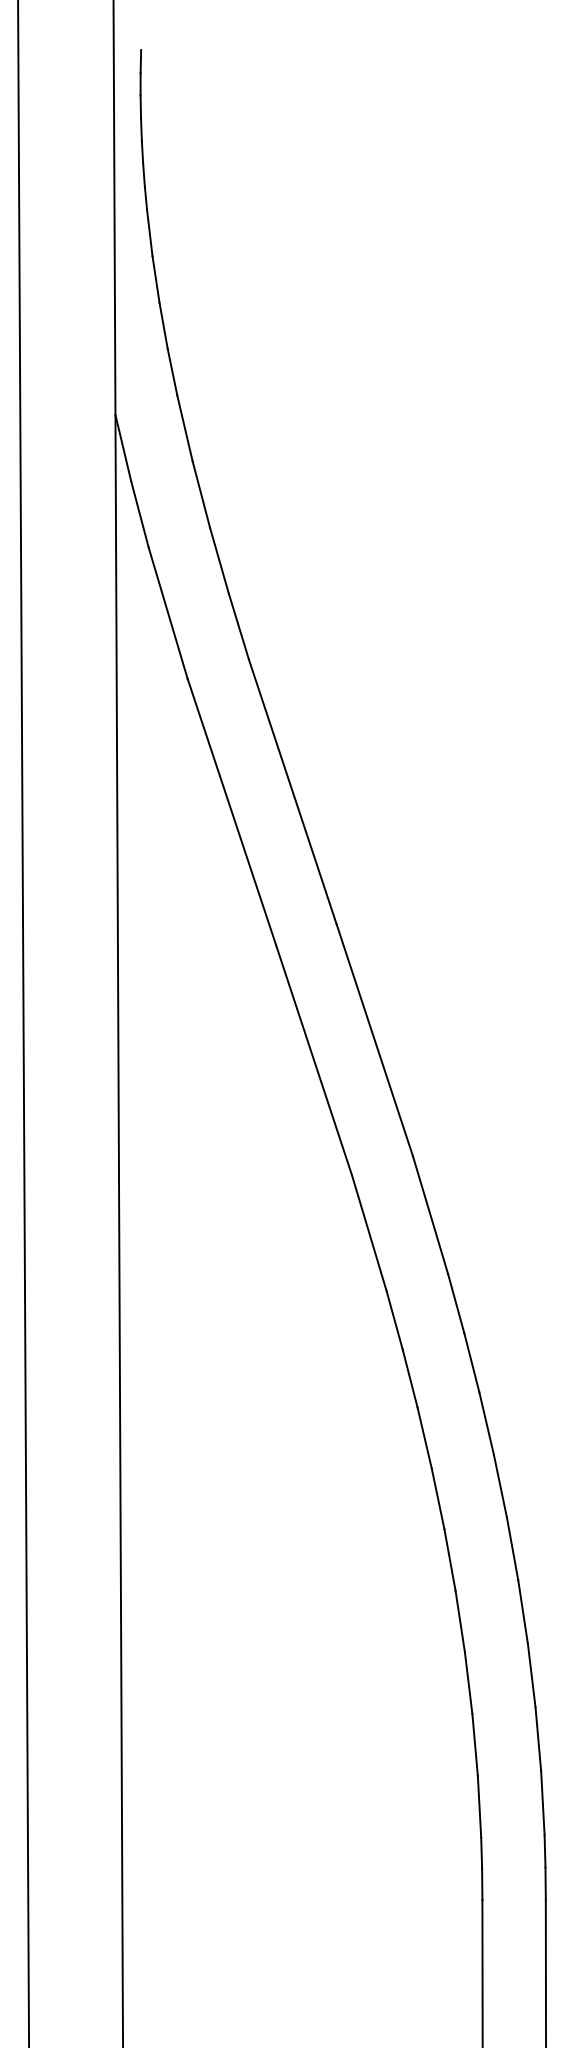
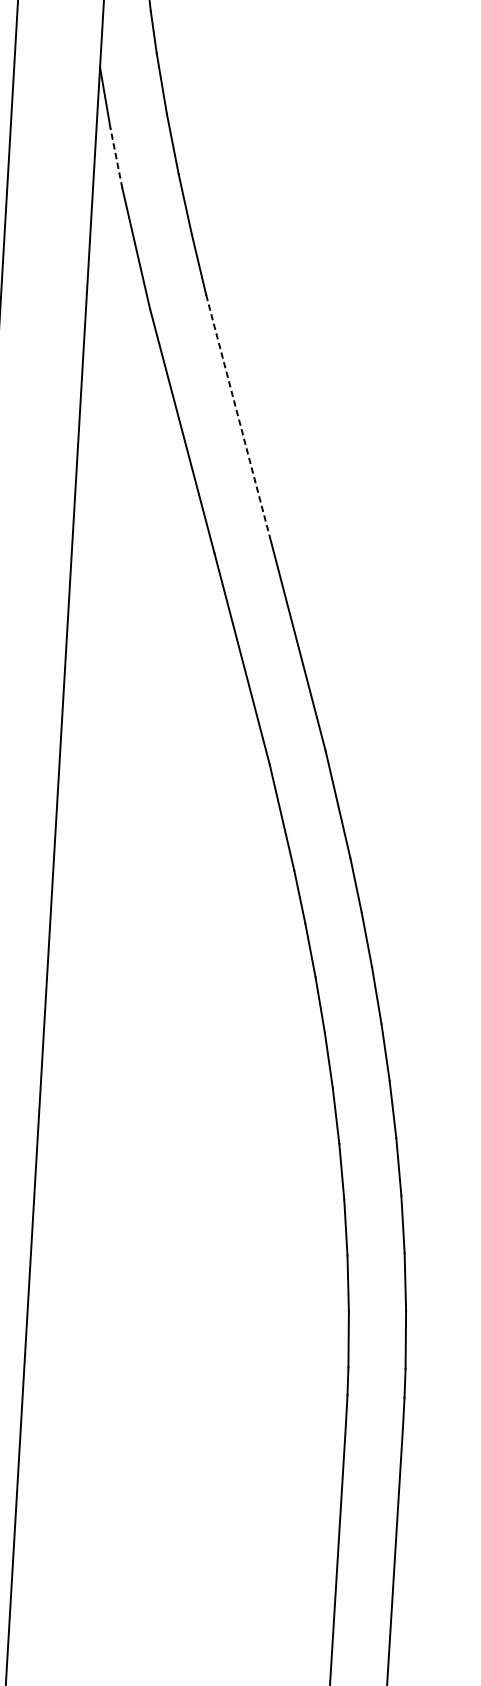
line: (139, 513) -> (116, 157), solid -> dashed
line: (292, 792) -> (237, 416), solid -> dashed

